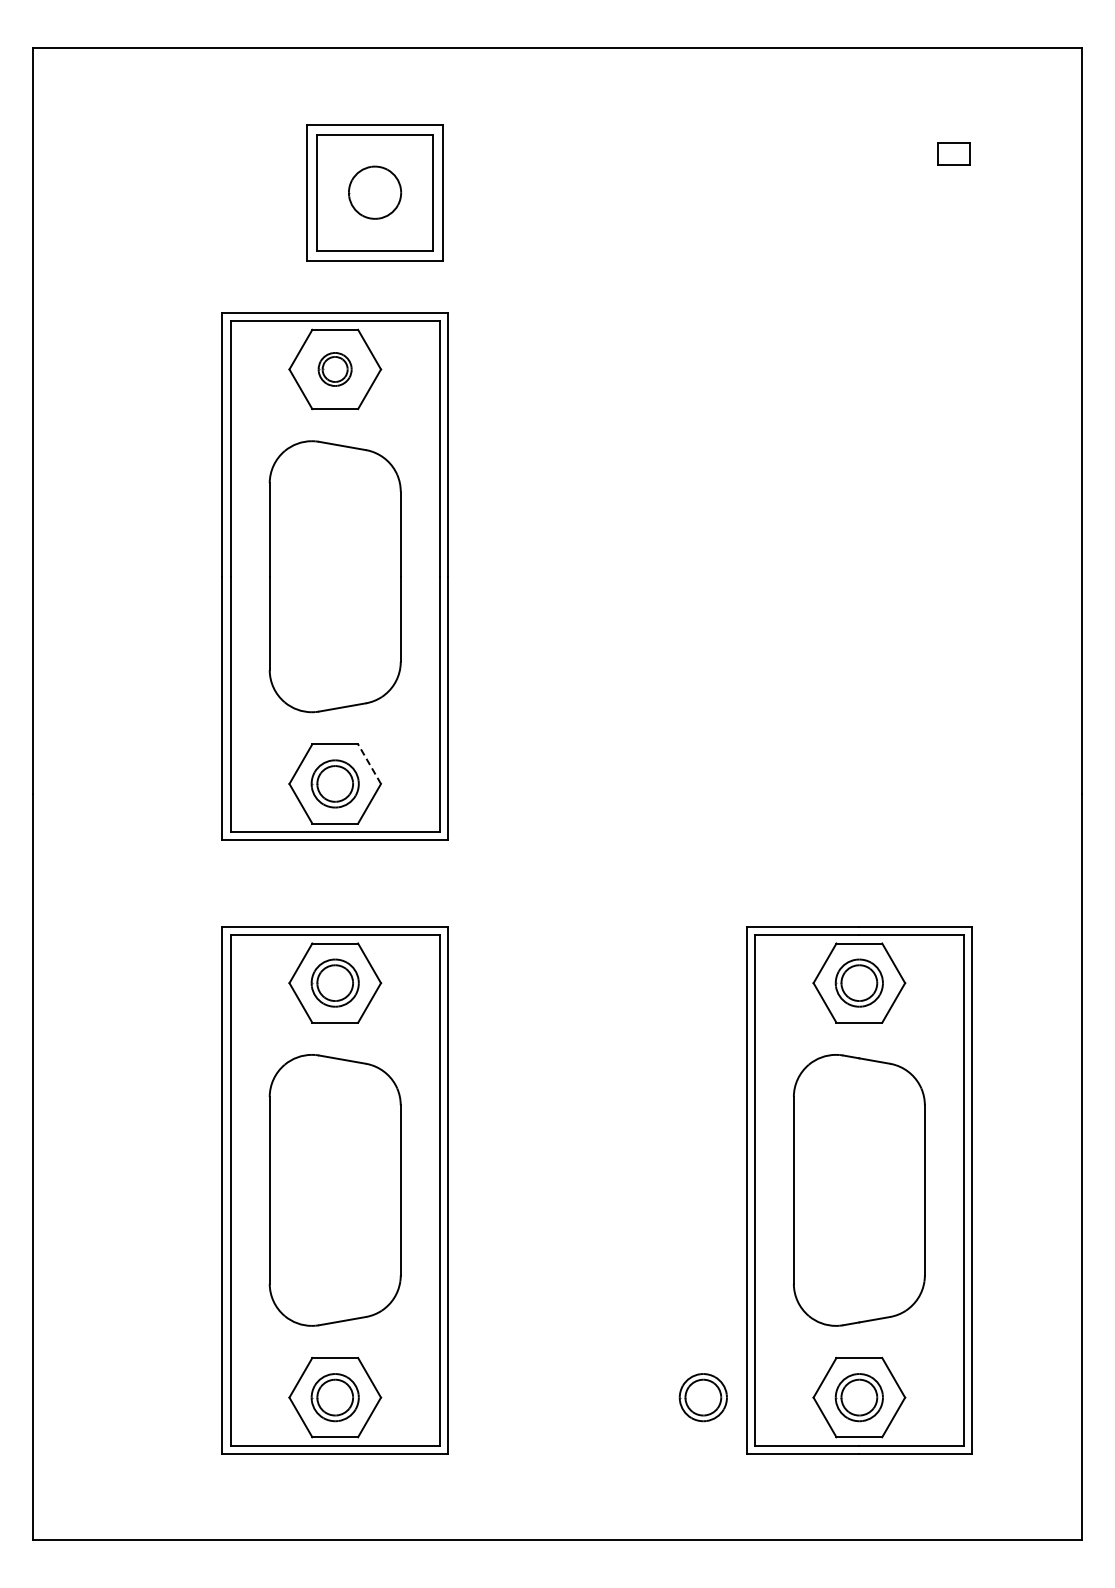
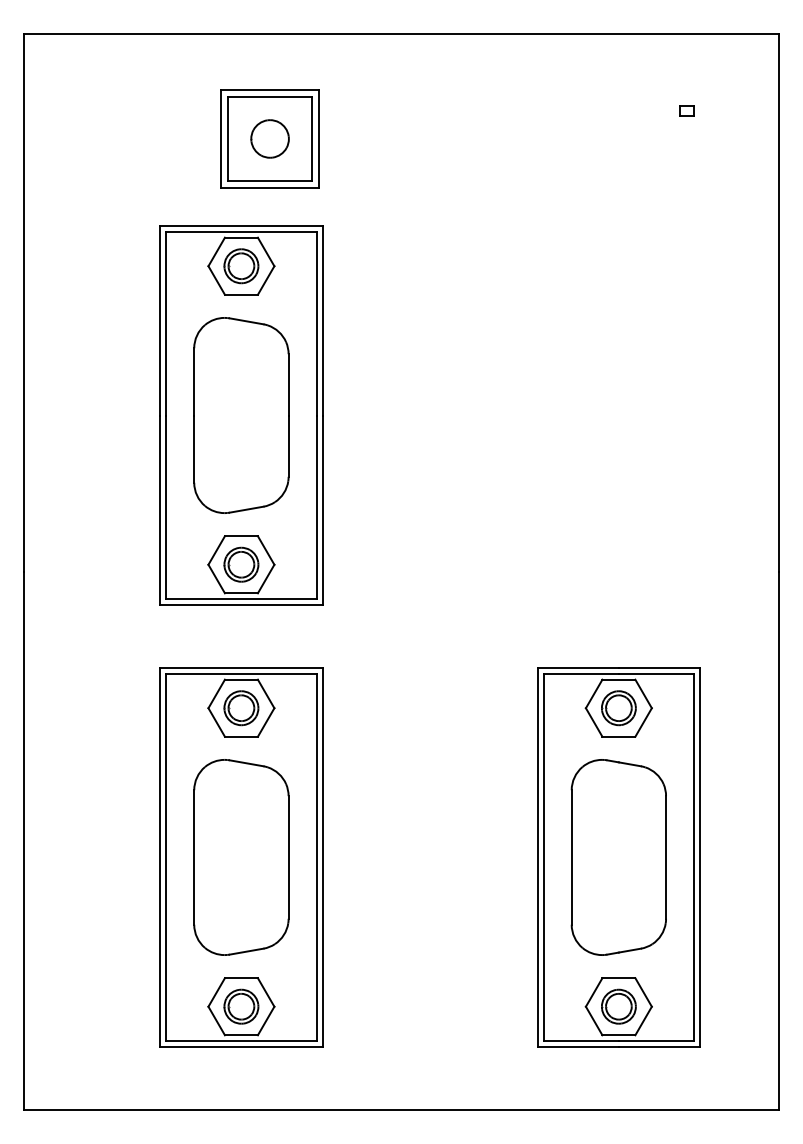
part: (953, 153) -> (686, 110), size x0.62
part: (334, 369) -> (240, 266), size x1.43
line: (369, 764) -> (266, 550), dashed -> solid
part: (702, 1397) -> (505, 1006), removed

